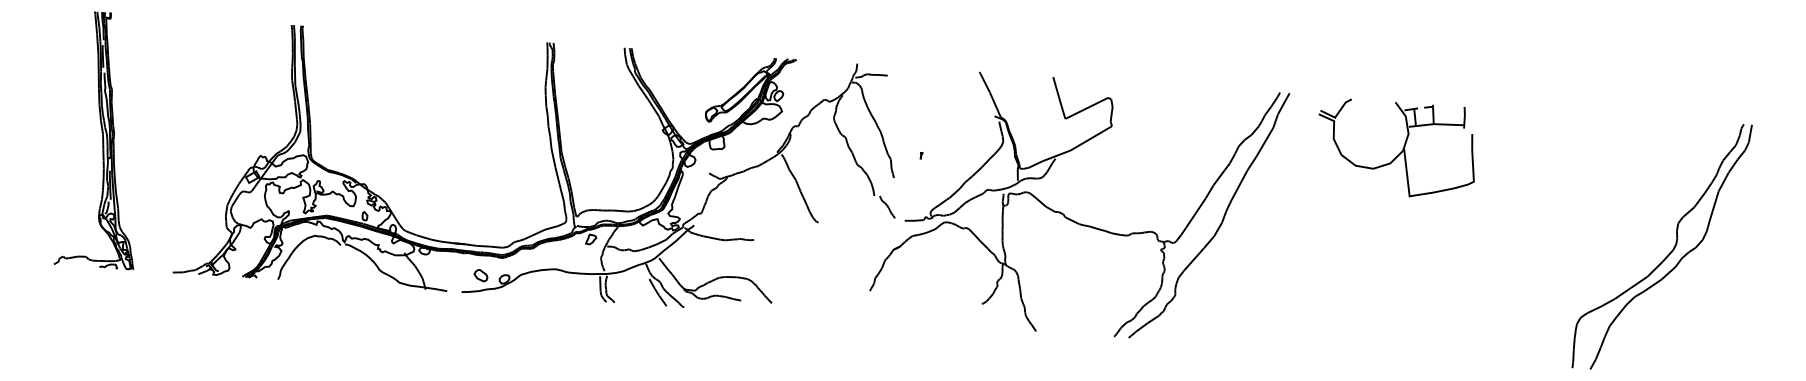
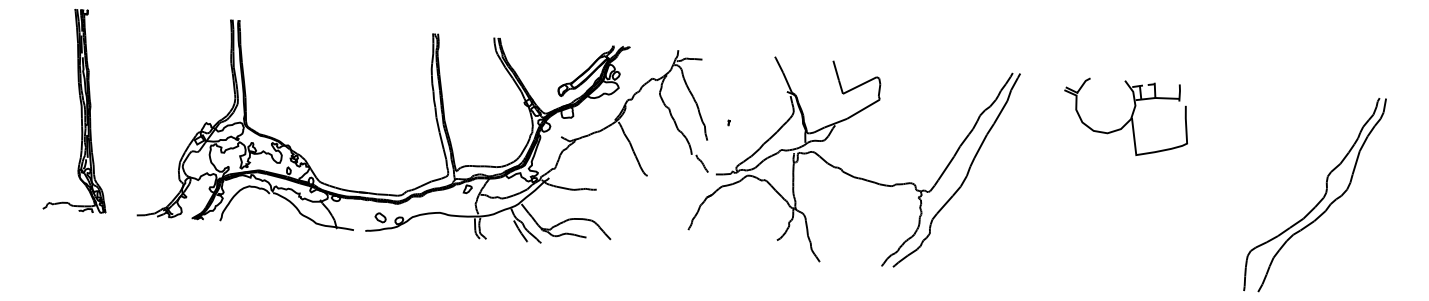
part: (1395, 147) -> (1125, 116), moved

